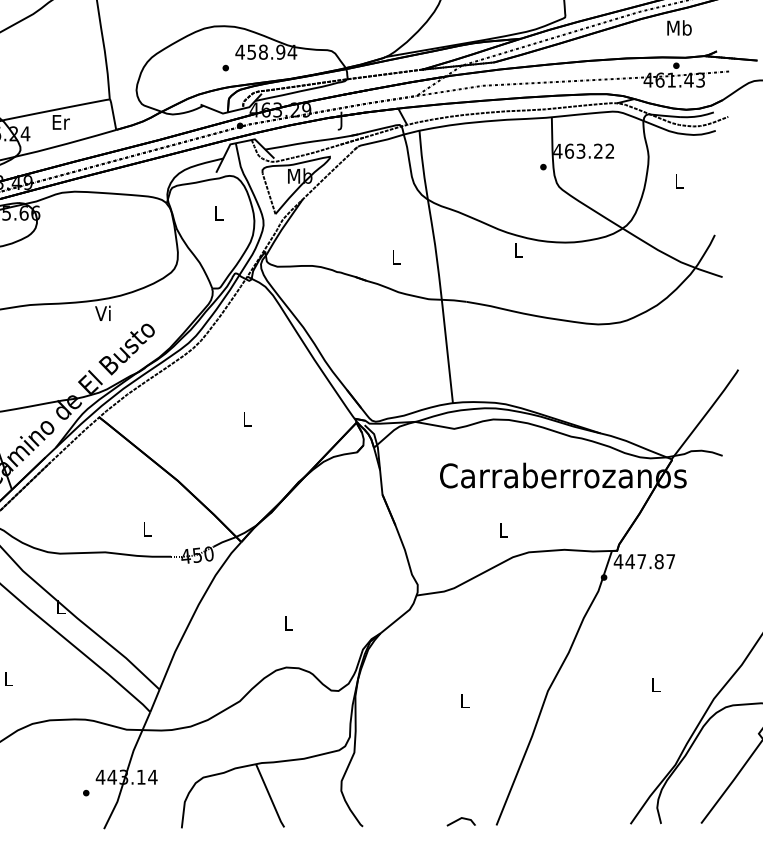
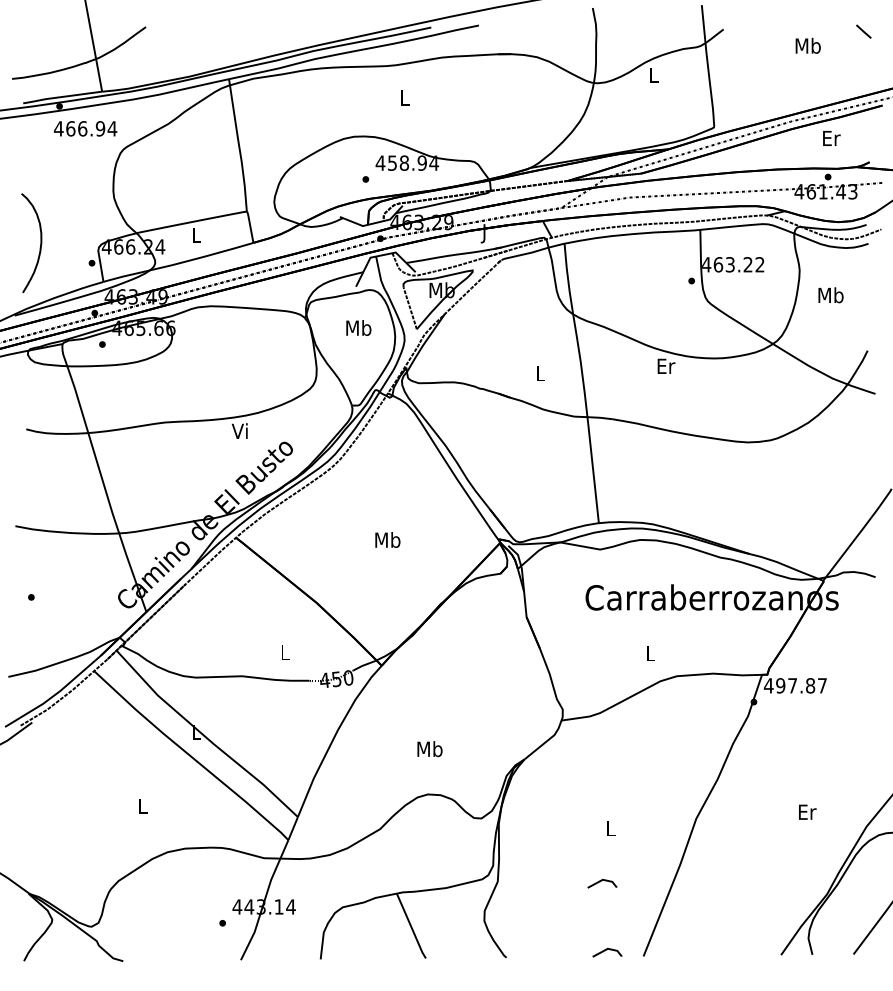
text: (678, 28) -> (830, 138), Mb -> Er
text: (60, 121) -> (196, 234), Er -> L
text: (678, 181) -> (830, 295), L -> Mb
text: (218, 212) -> (358, 327), L -> Mb
text: (518, 249) -> (666, 365), L -> Er
text: (246, 419) -> (387, 539), L -> Mb
text: (629, 561) -> (780, 685), 447.87 -> 497.87
text: (287, 623) -> (429, 749), L -> Mb
text: (656, 684) -> (807, 811), L -> Er
line: (455, 752) -> (601, 881), added

